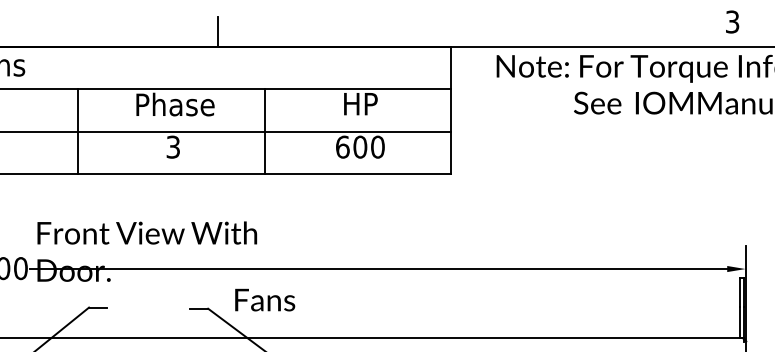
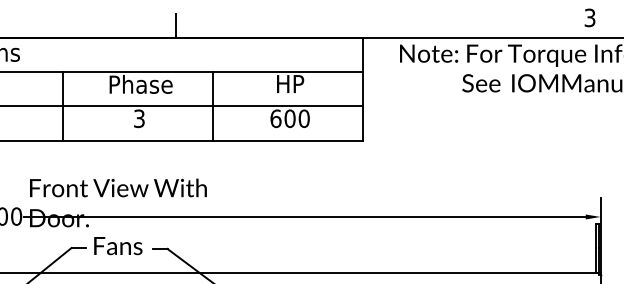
text: (265, 299) -> (118, 245), moved

